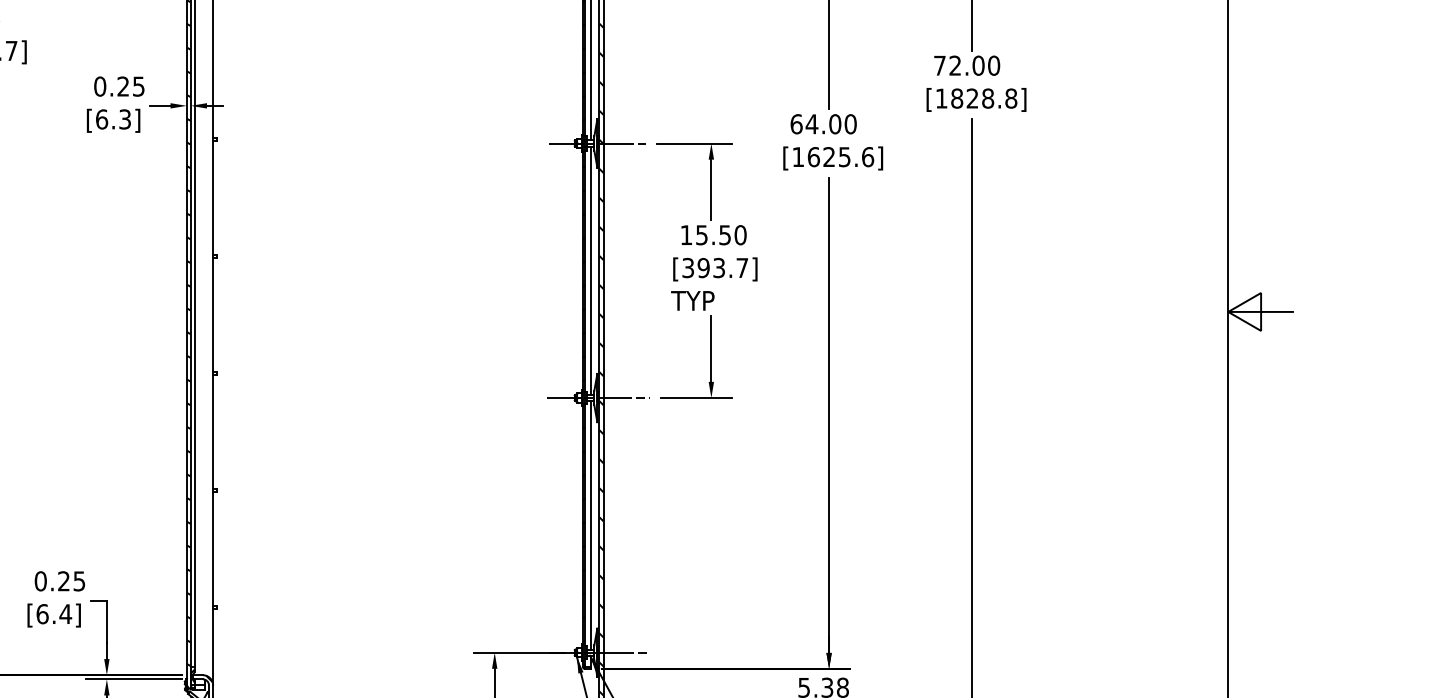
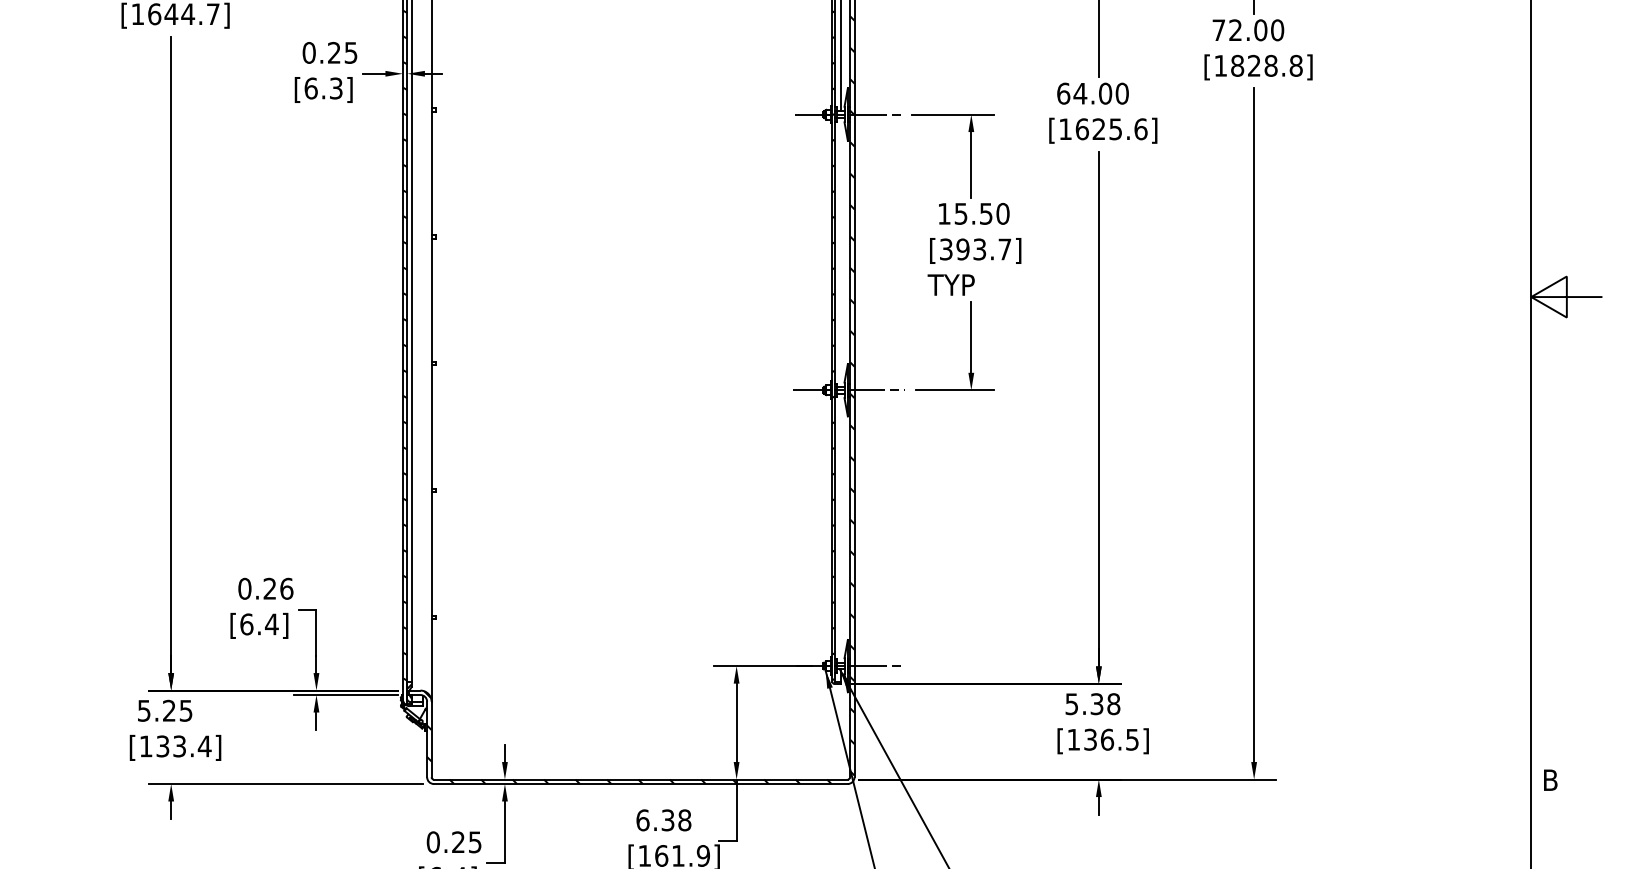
line: (591, 270) -> (841, 252), removed
line: (591, 524) -> (841, 527), removed
text: (79, 581) -> (286, 588), 0.25 -> 0.26

